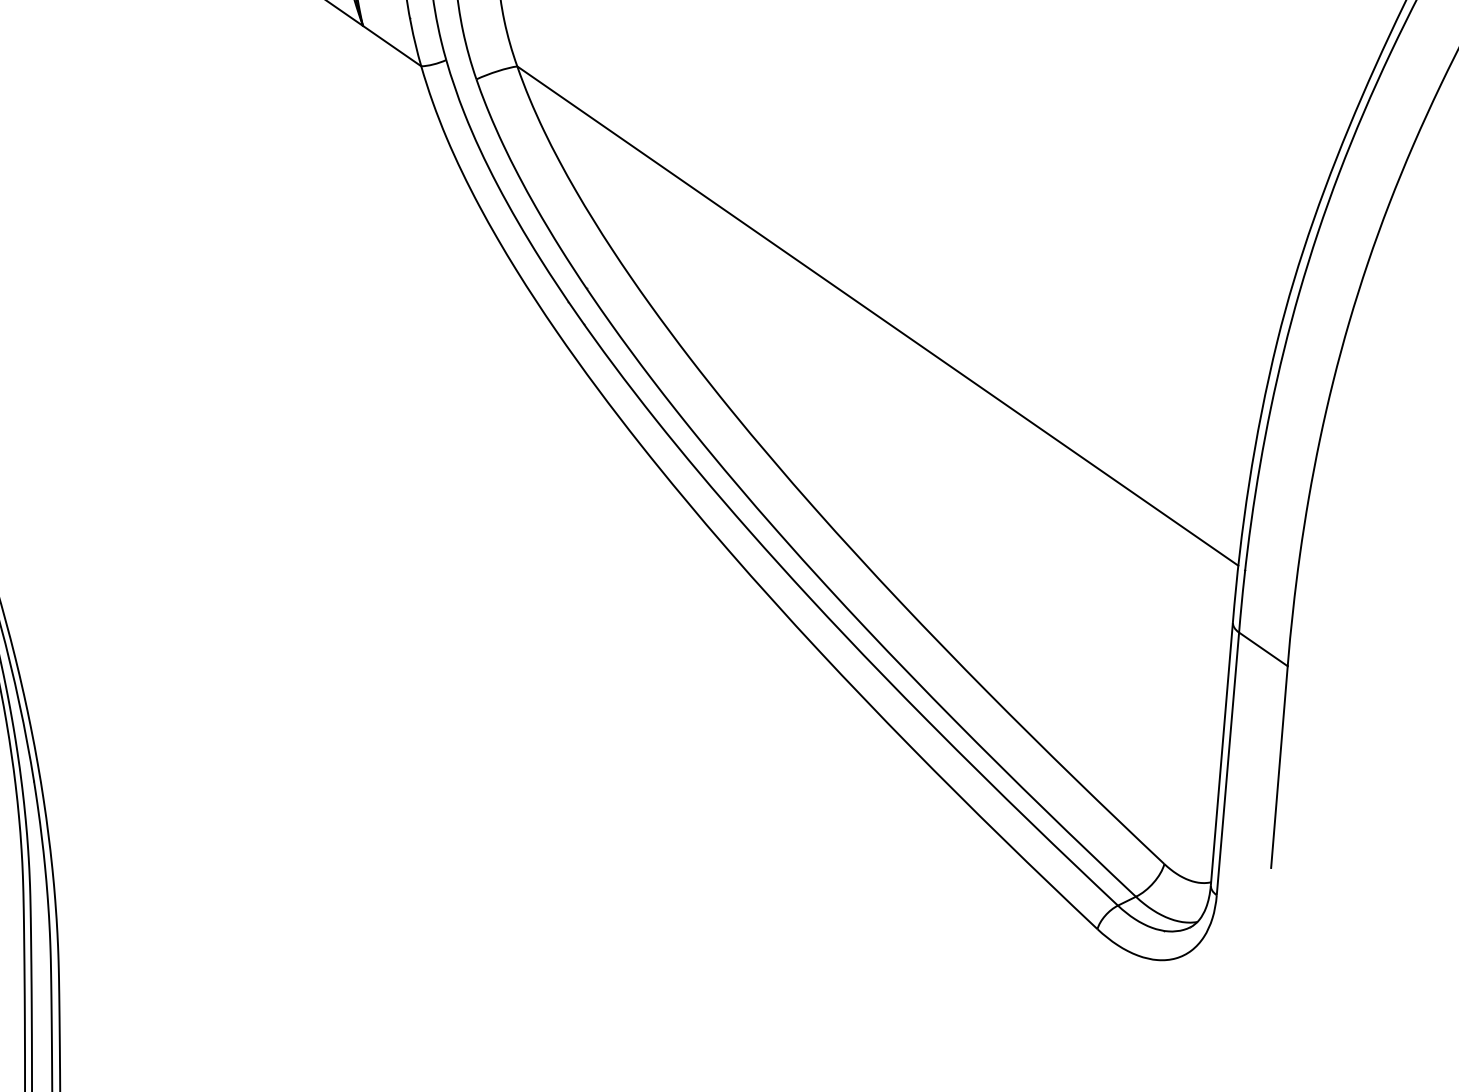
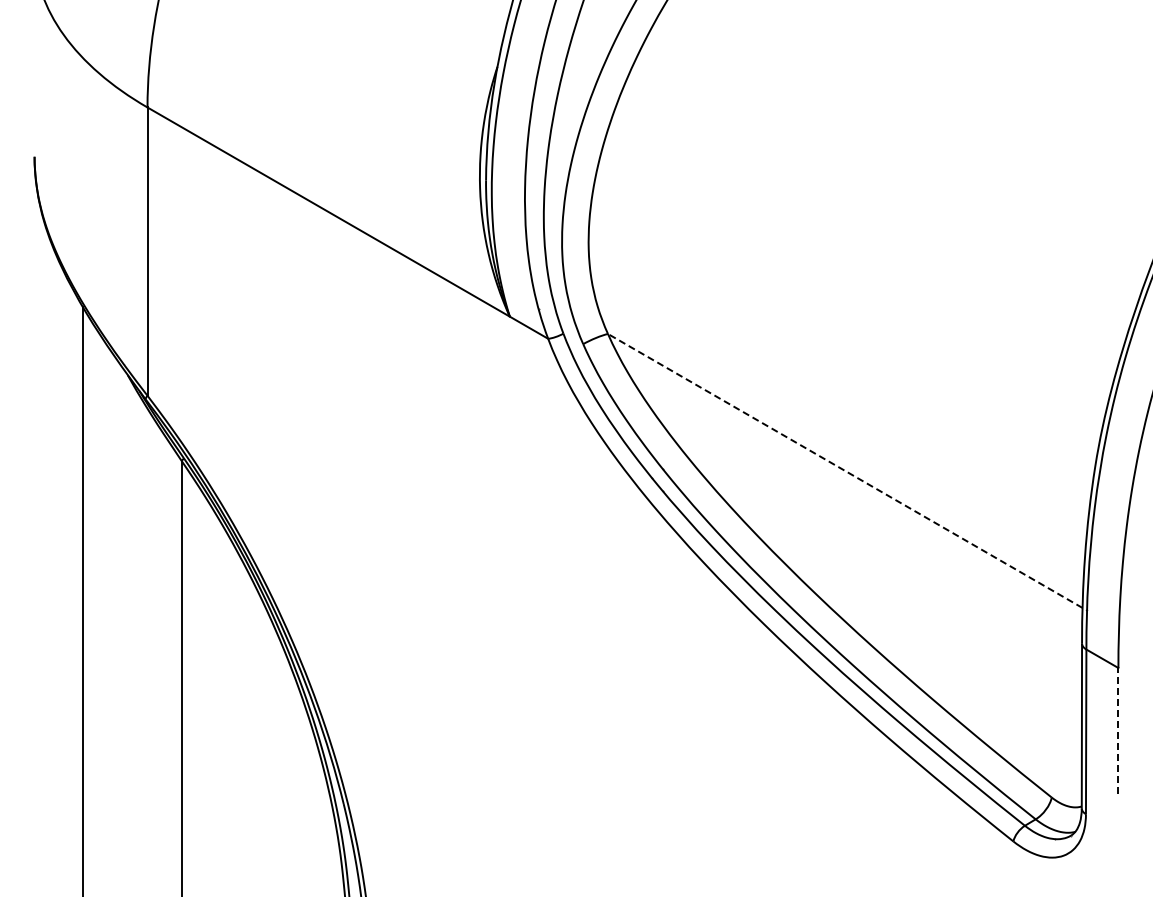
line: (878, 315) -> (845, 470), solid -> dashed
line: (1279, 765) -> (1118, 730), solid -> dashed

